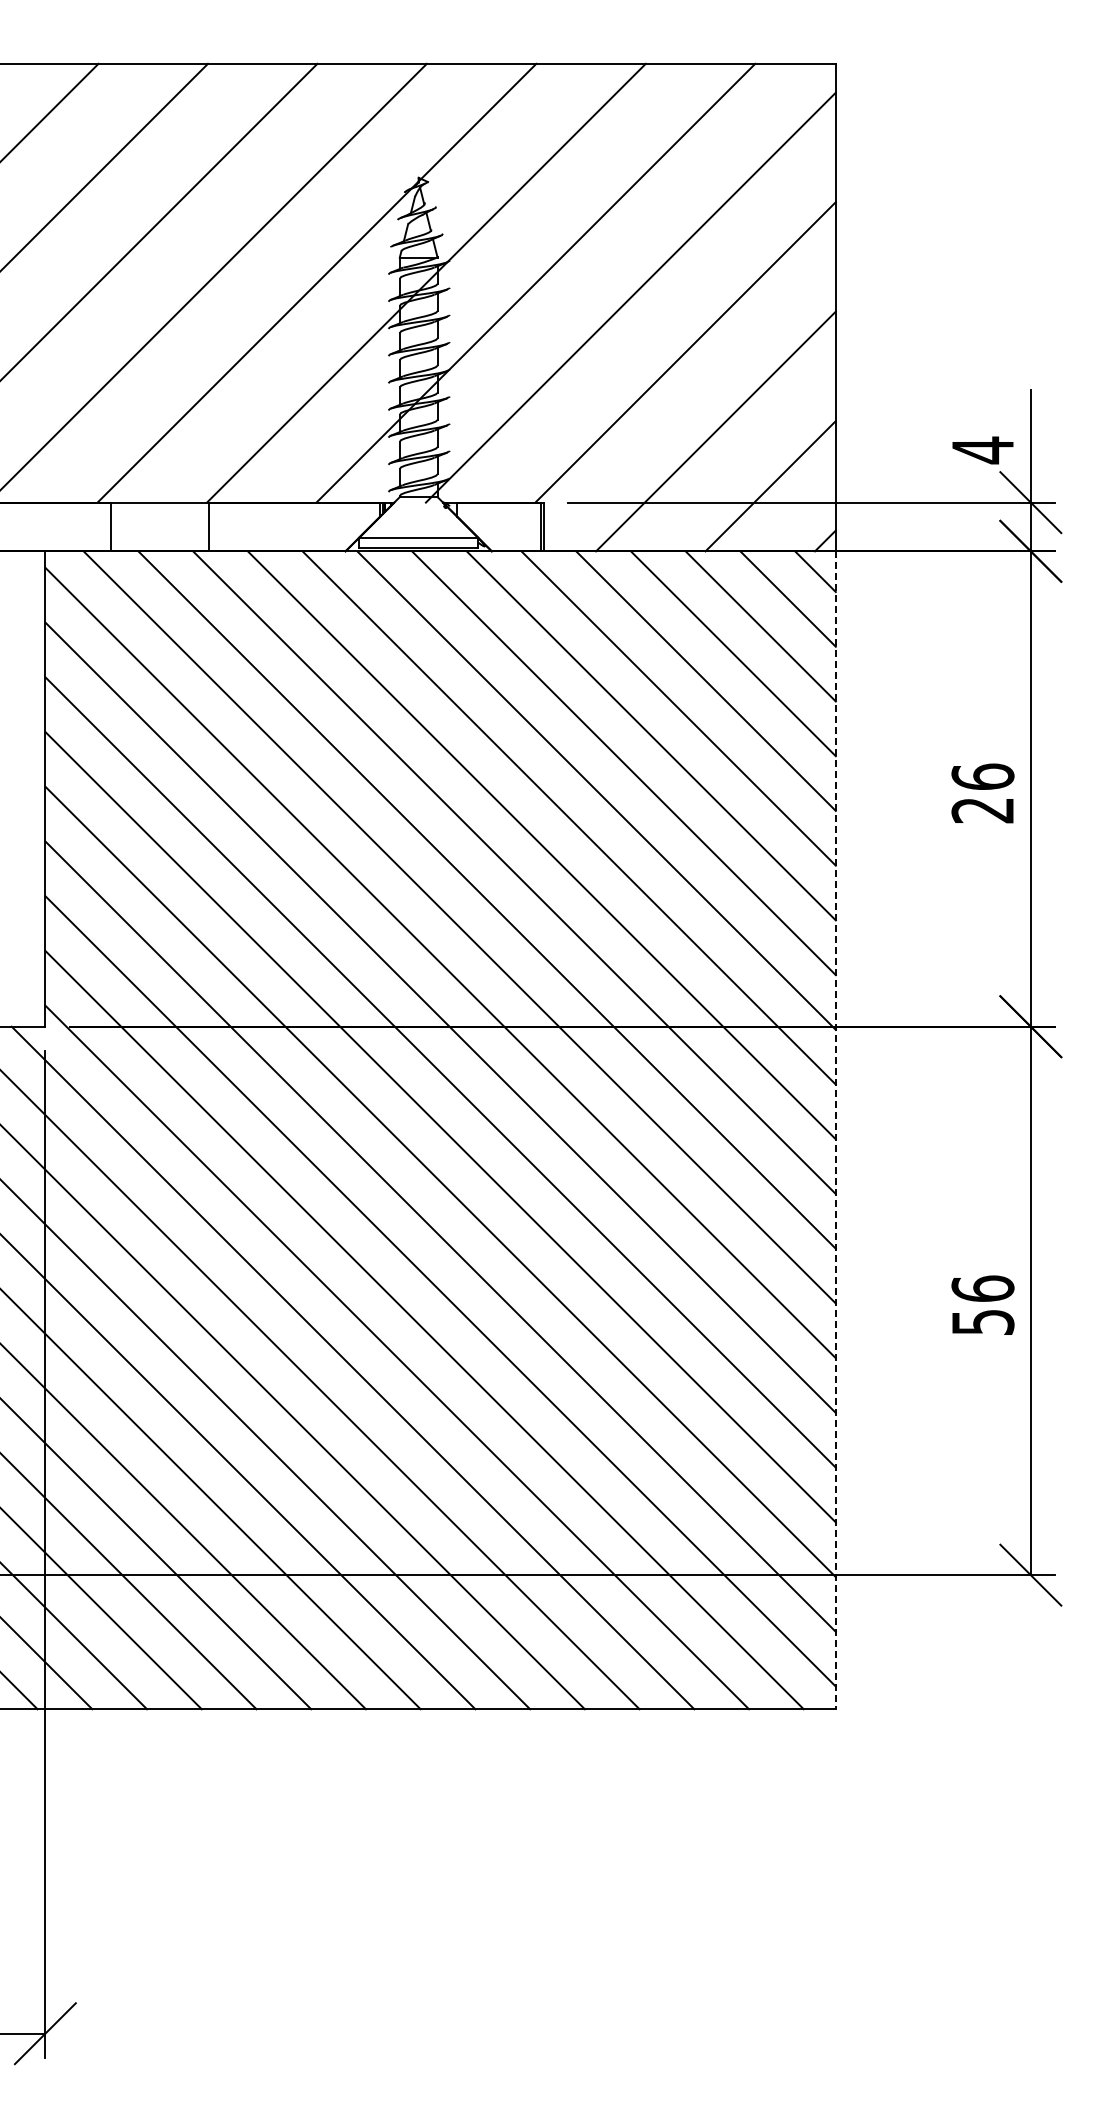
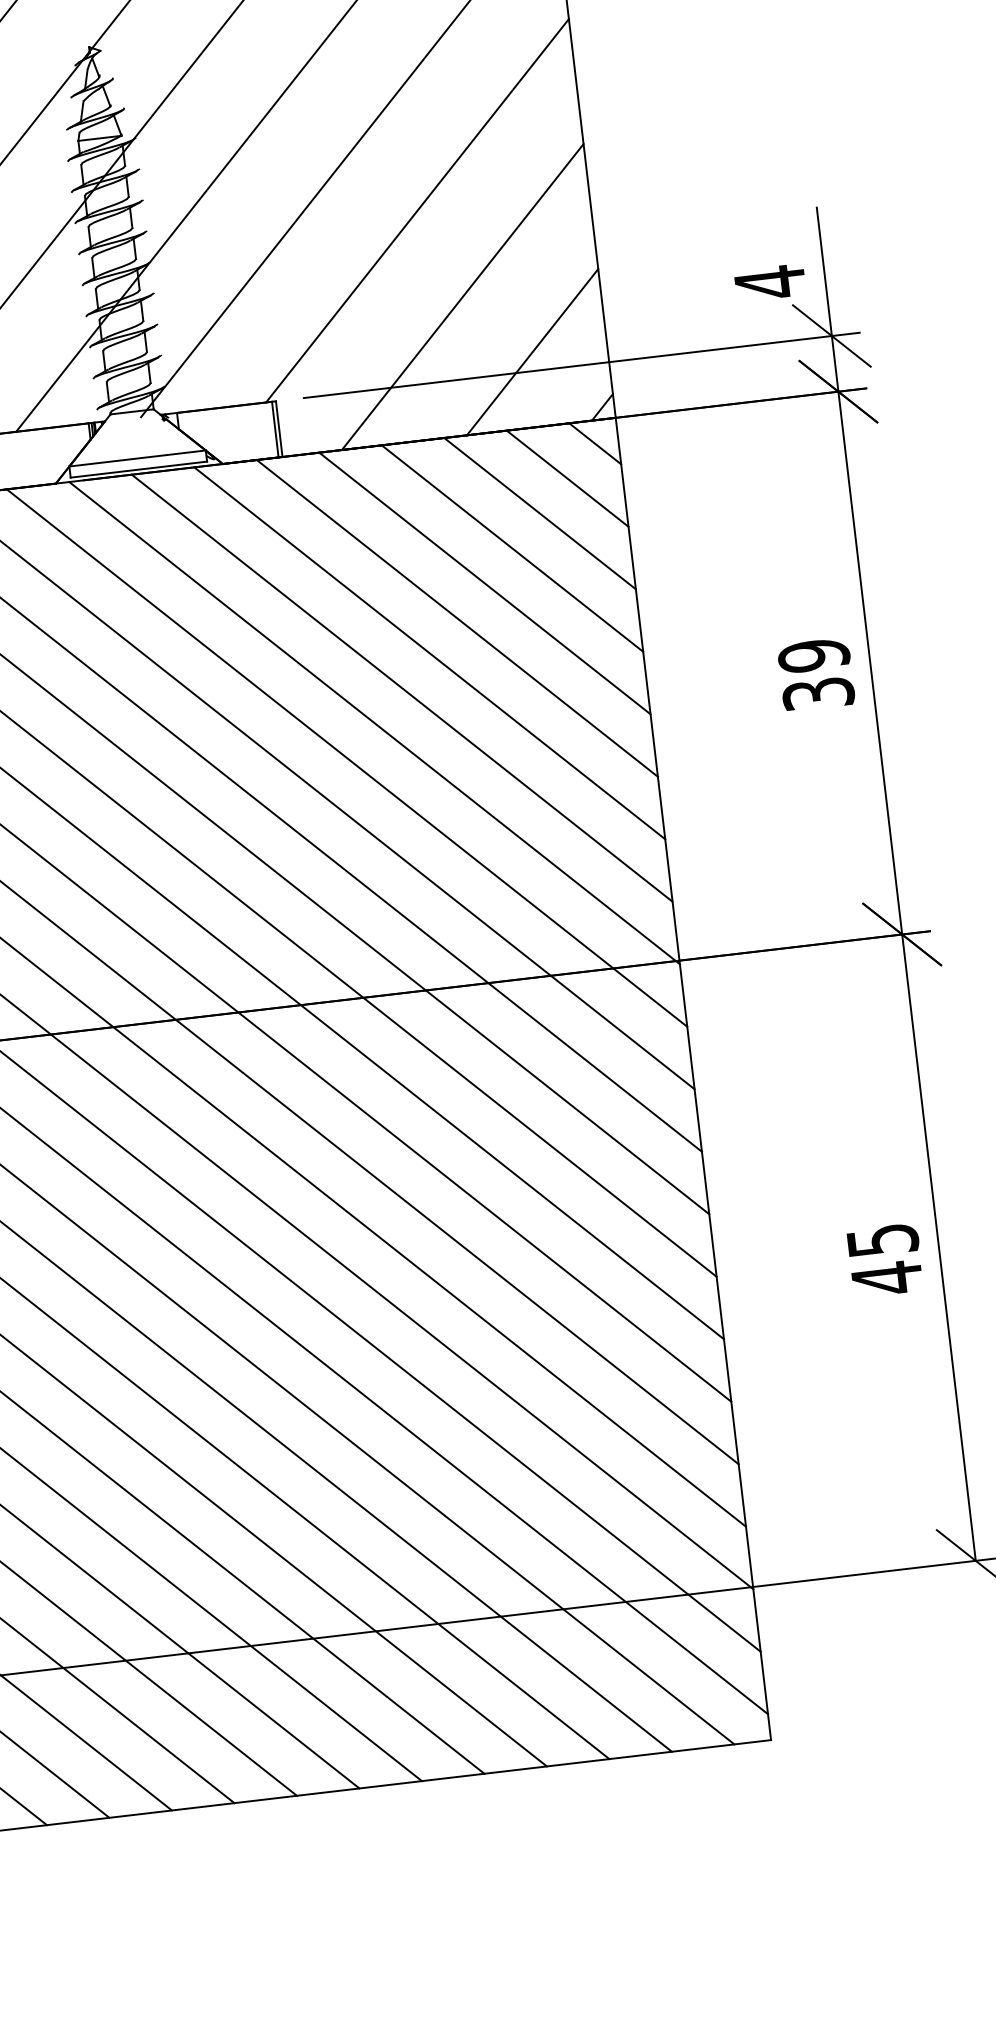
text: (982, 793) -> (815, 674), 26 -> 39
line: (835, 1130) -> (693, 1079), dashed -> solid
text: (982, 1305) -> (884, 1259), 56 -> 45

